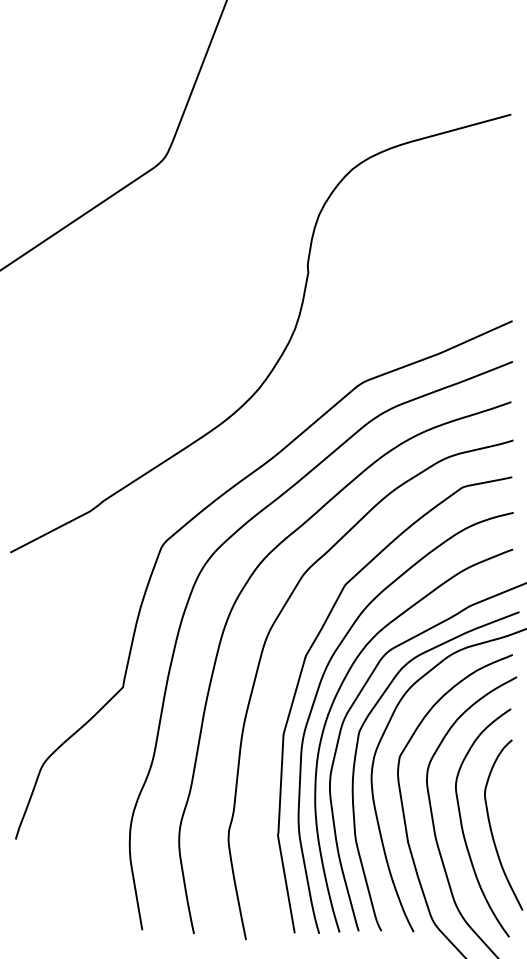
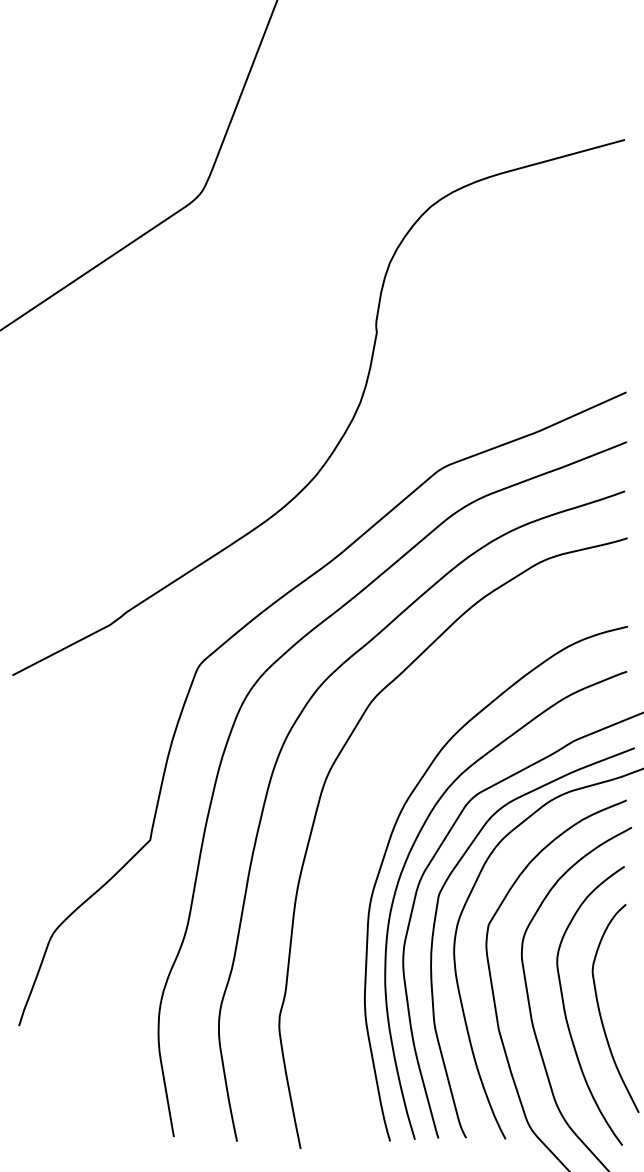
curve: (300, 679) -> (367, 830), removed

